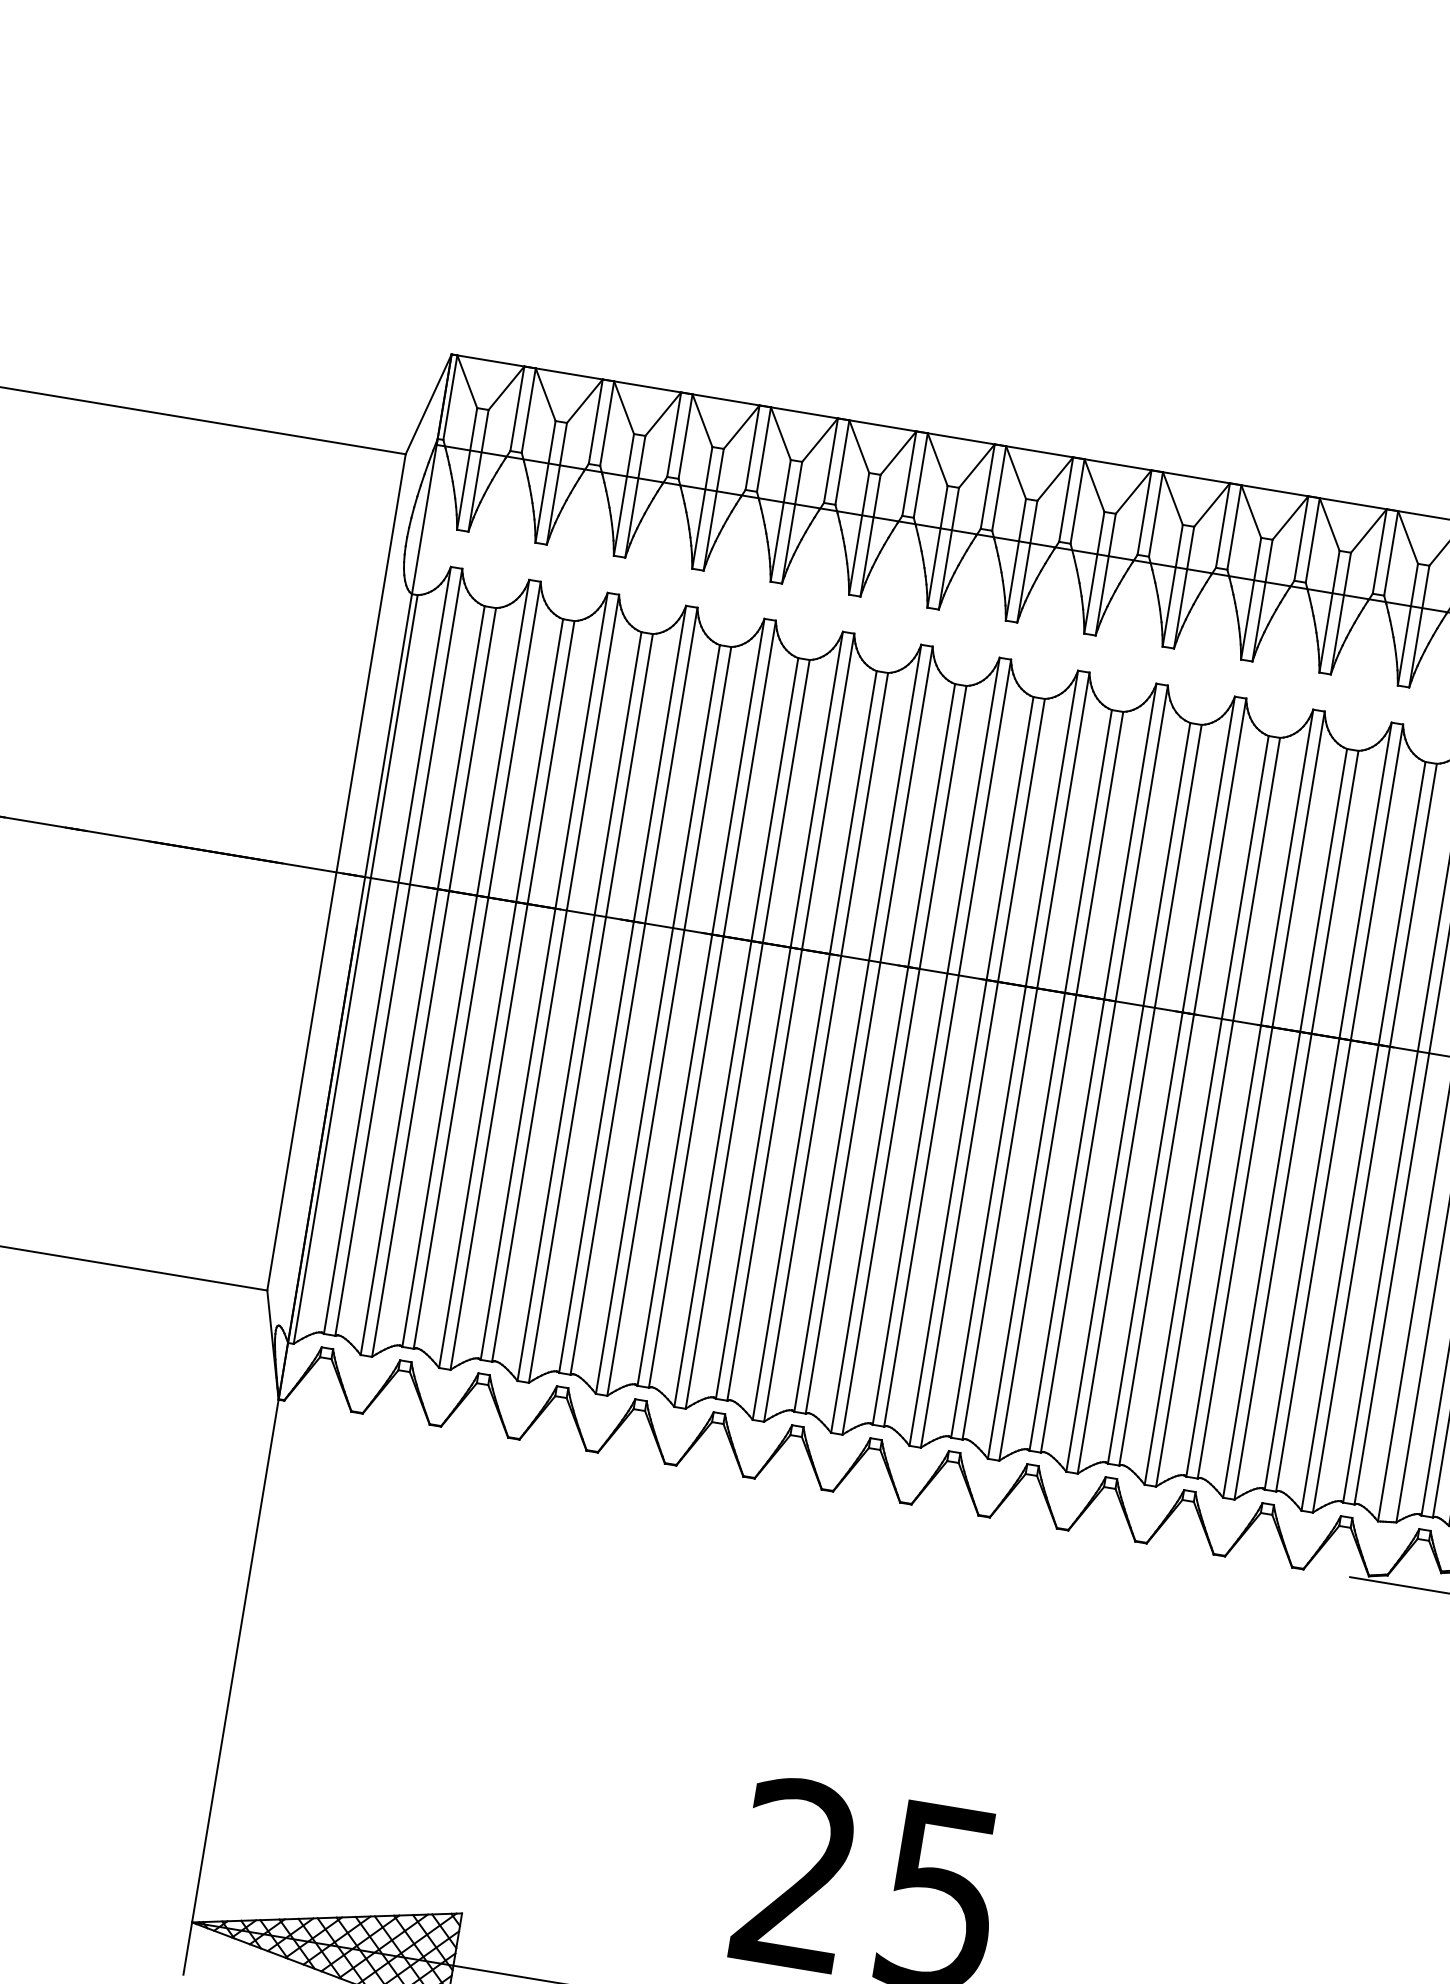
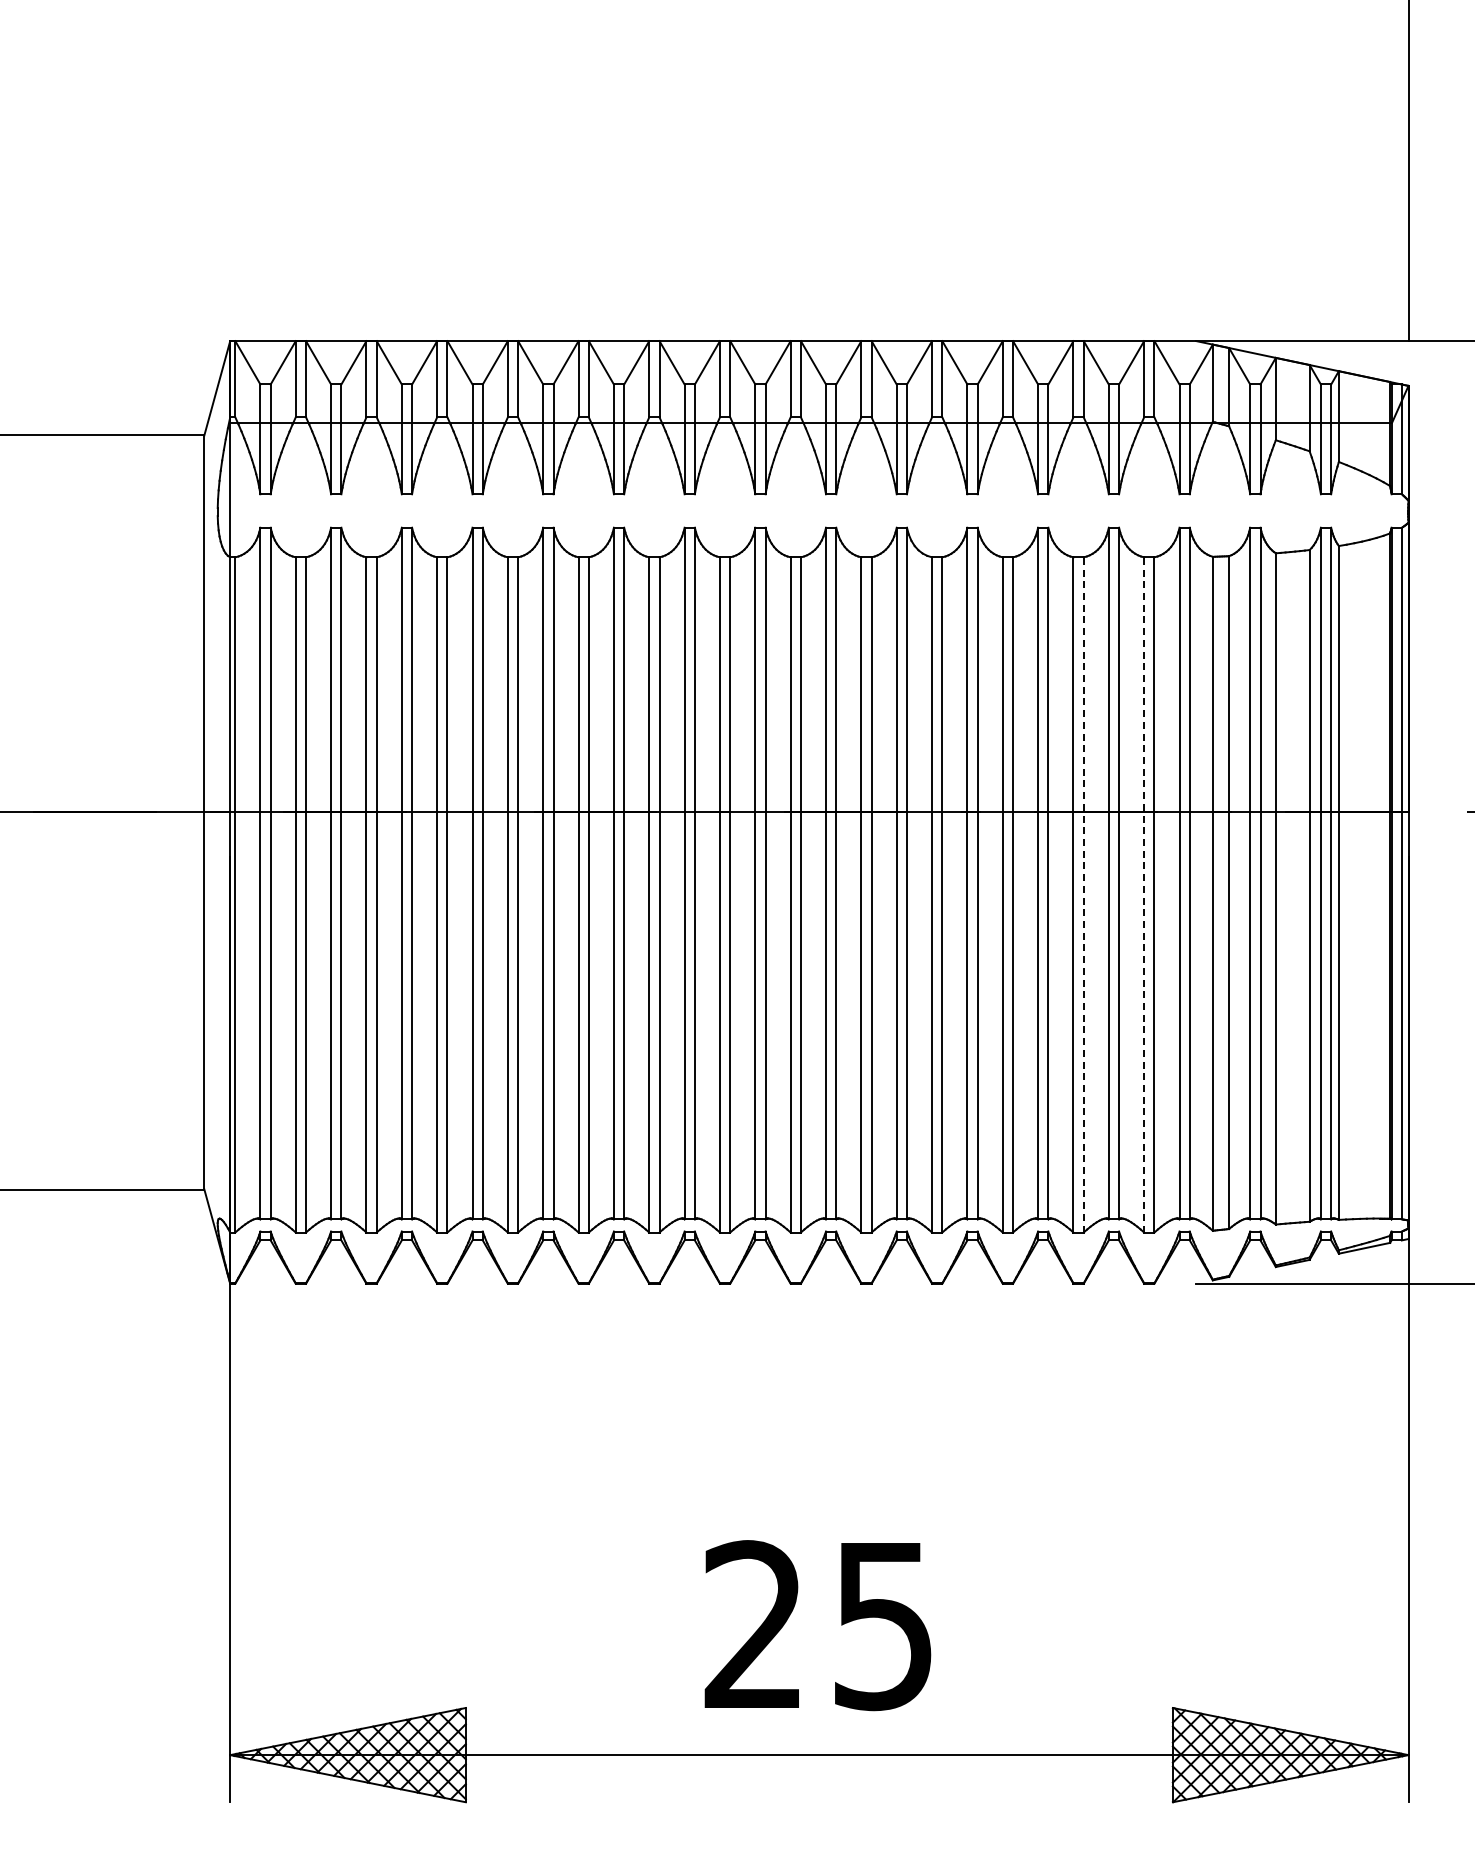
line: (1296, 1124) -> (1083, 894), solid -> dashed
line: (1363, 1135) -> (1144, 894), solid -> dashed

